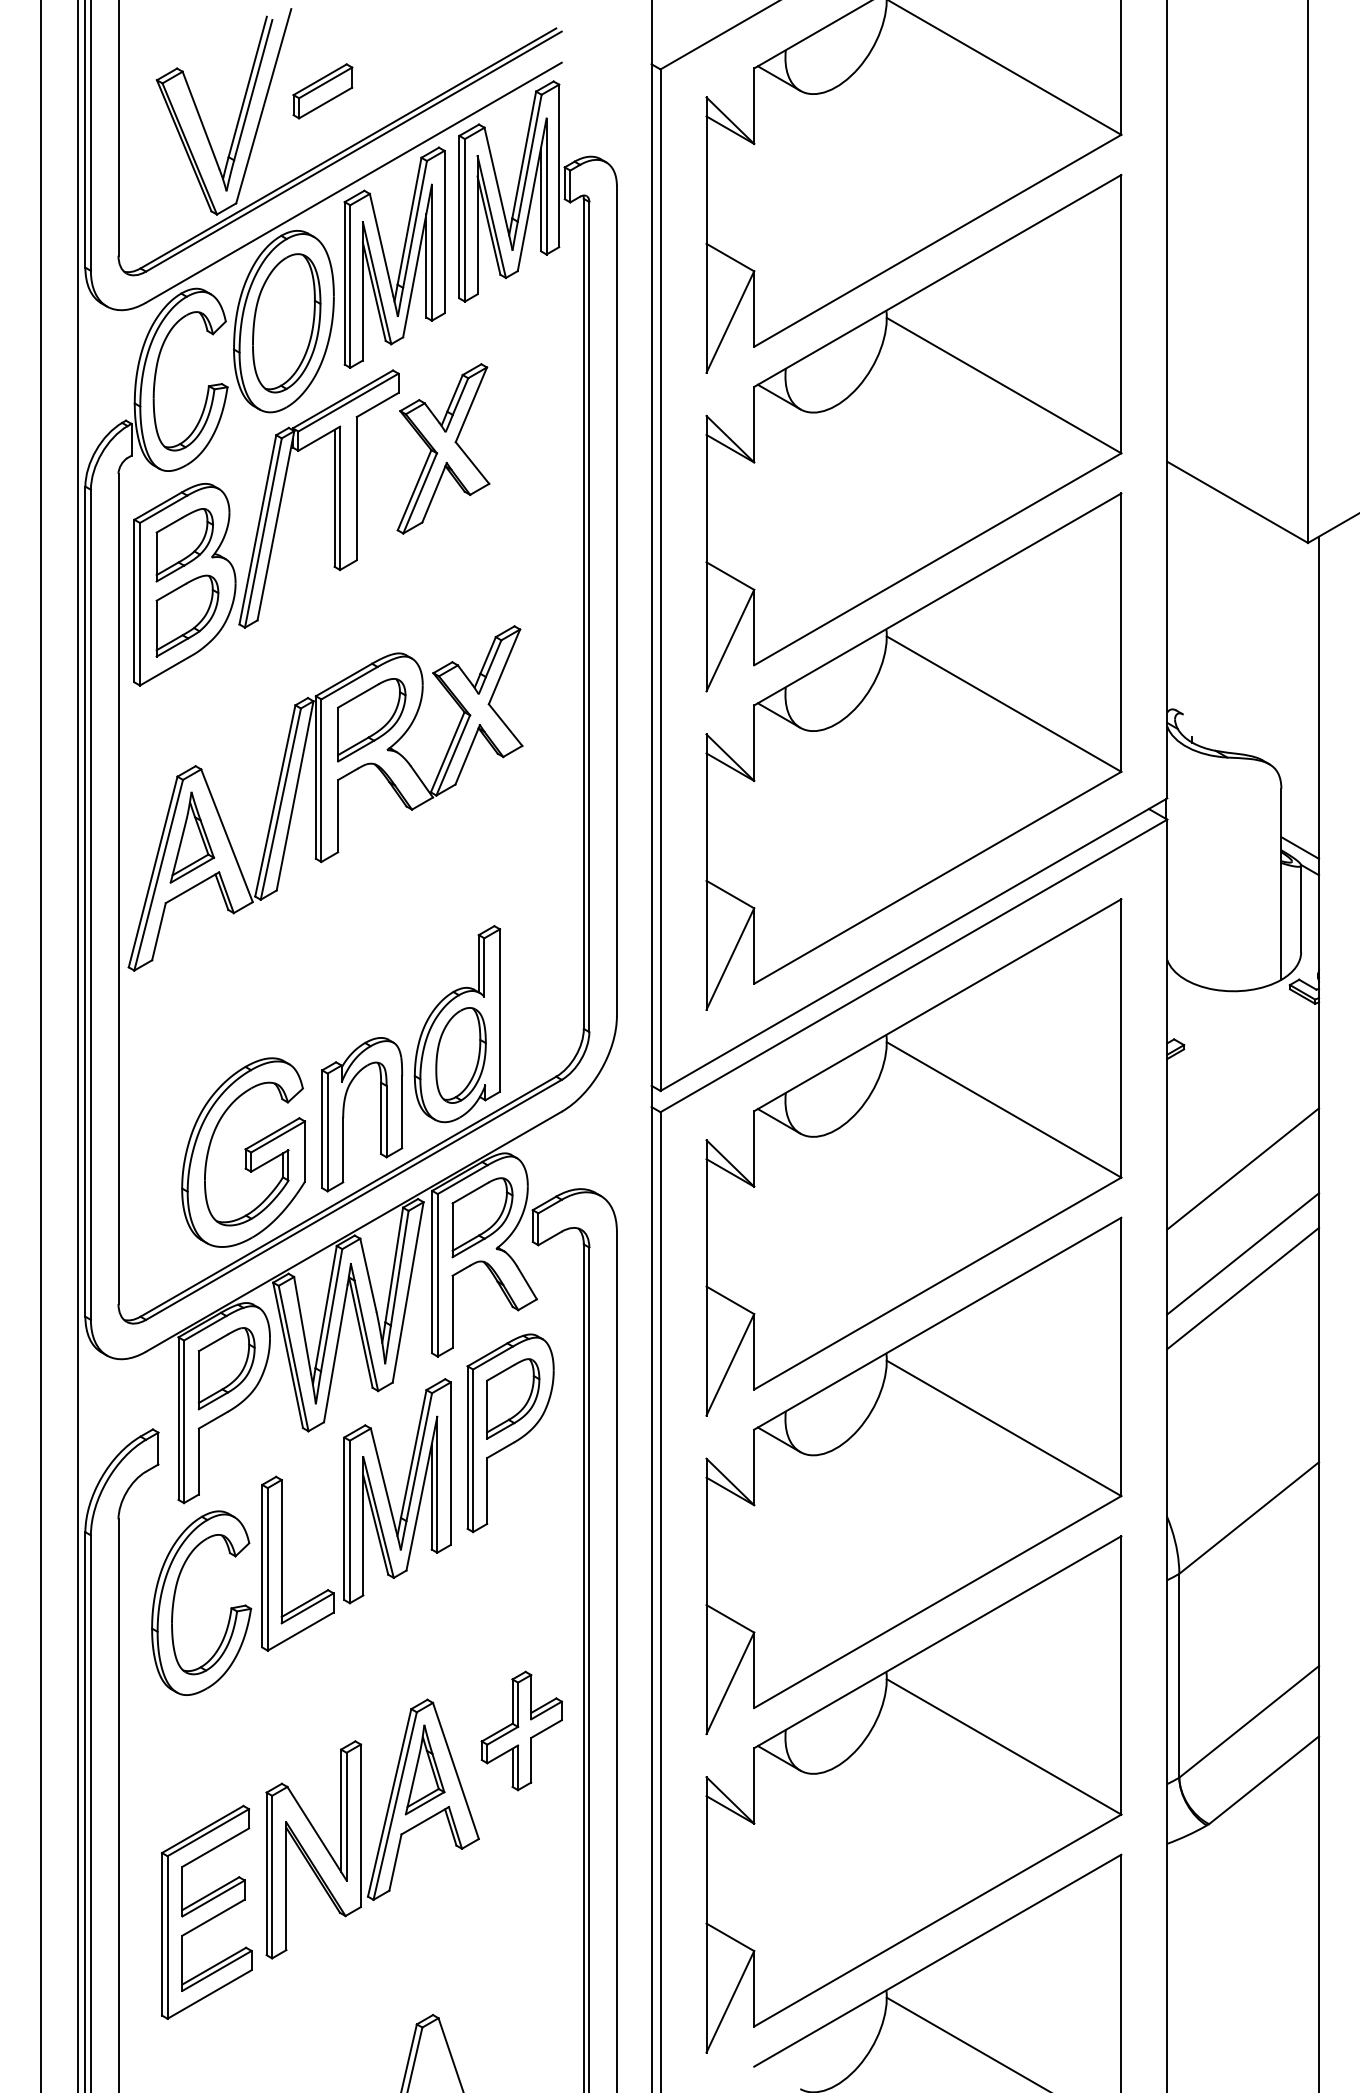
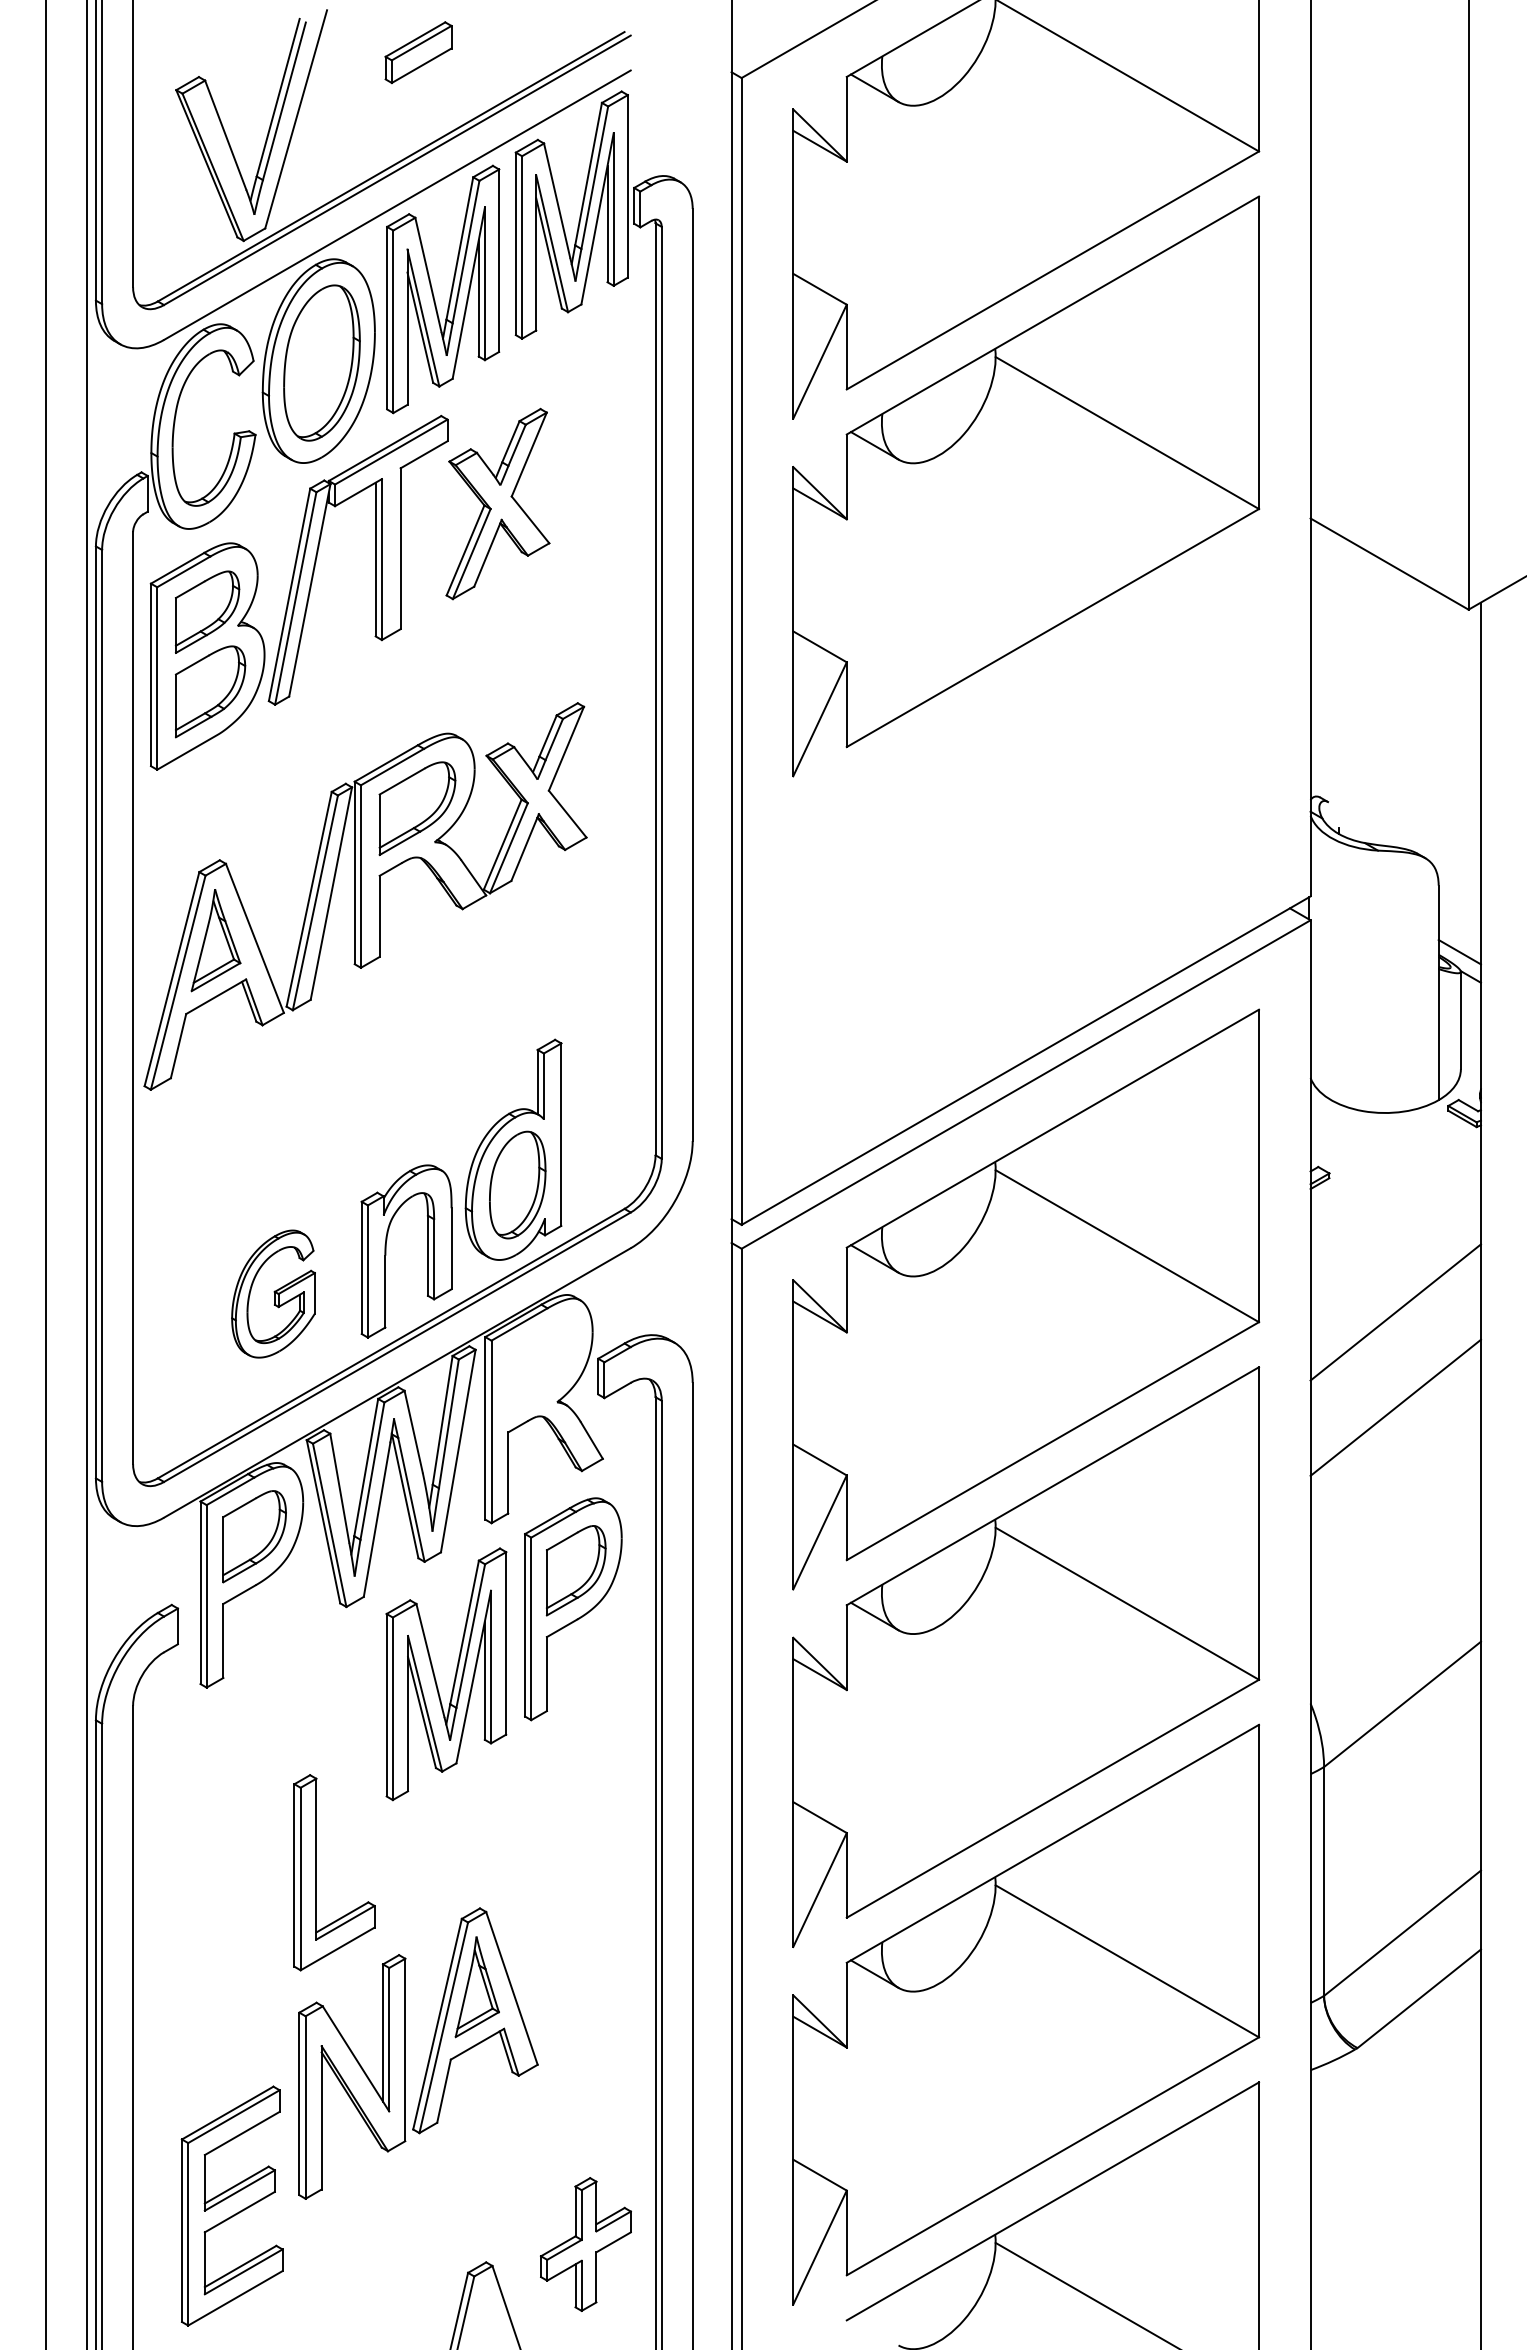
part: (322, 91) -> (418, 52), moved
part: (914, 751) -> (1026, 843), removed
part: (243, 1152) -> (273, 1293), size x0.6
part: (482, 1217) -> (541, 1367), removed
line: (1242, 1288) -> (1395, 1446), removed
part: (281, 1563) -> (316, 1872), moved
part: (174, 1599) -> (196, 1795), removed
part: (521, 1731) -> (585, 2244), moved
part: (206, 1911) -> (231, 2205), moved

